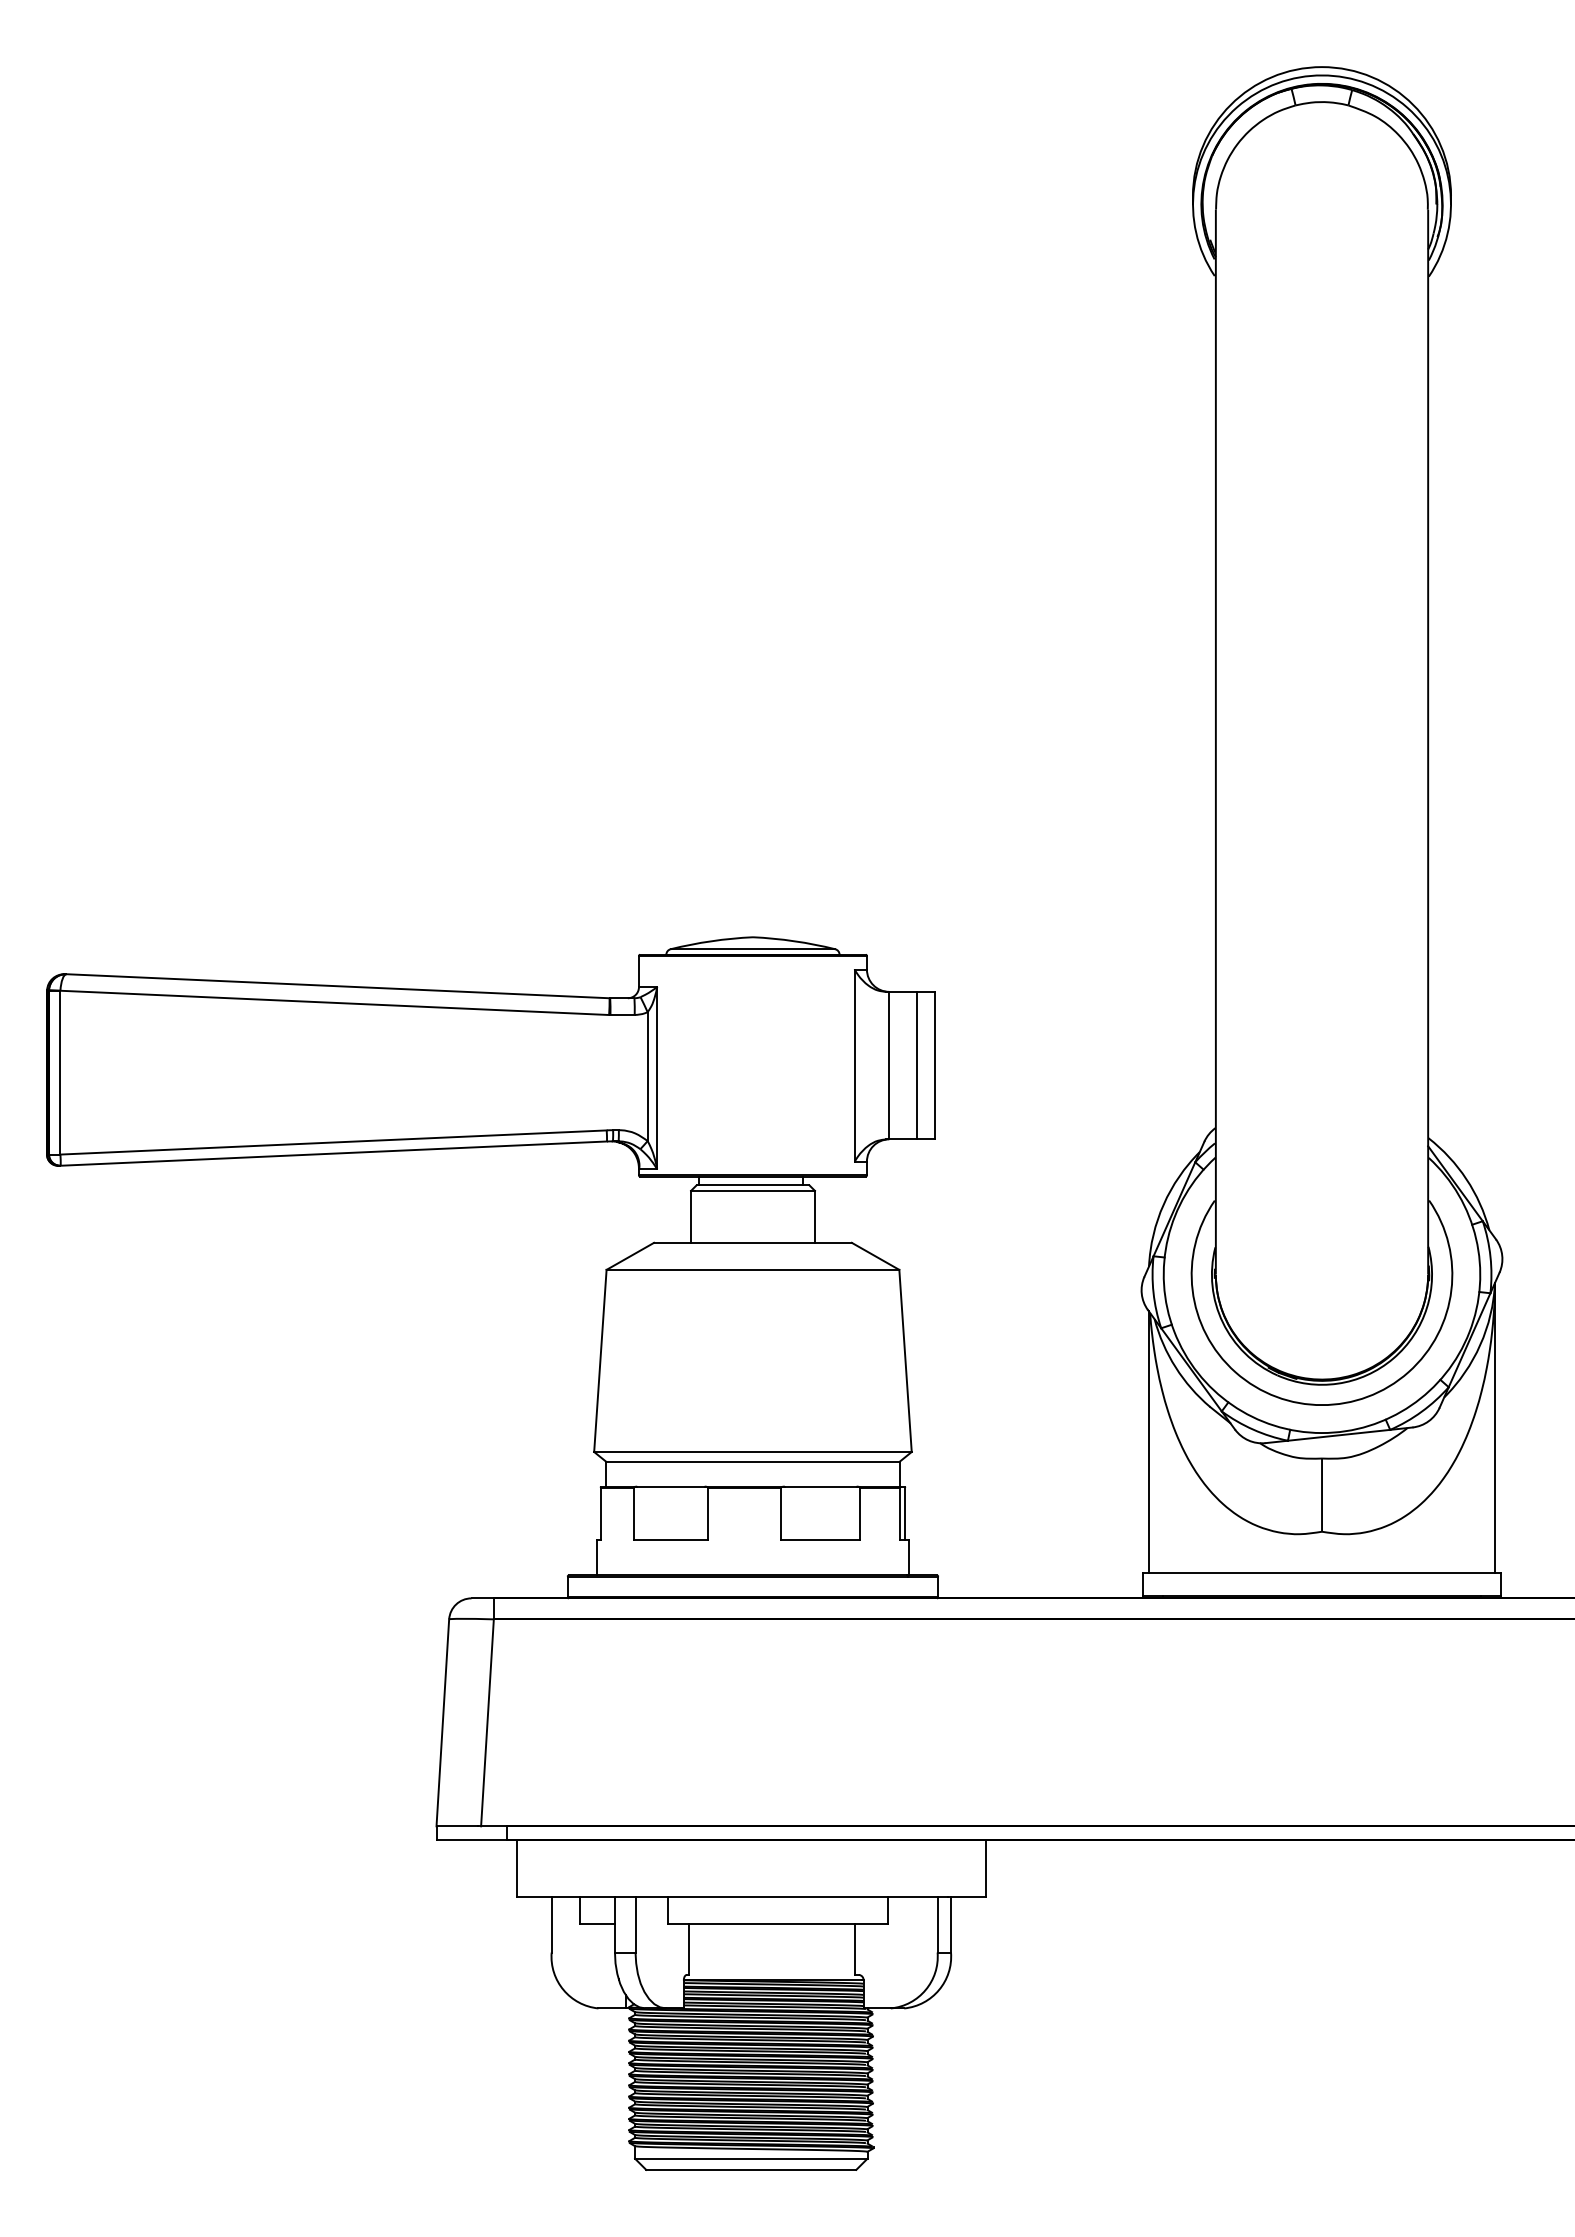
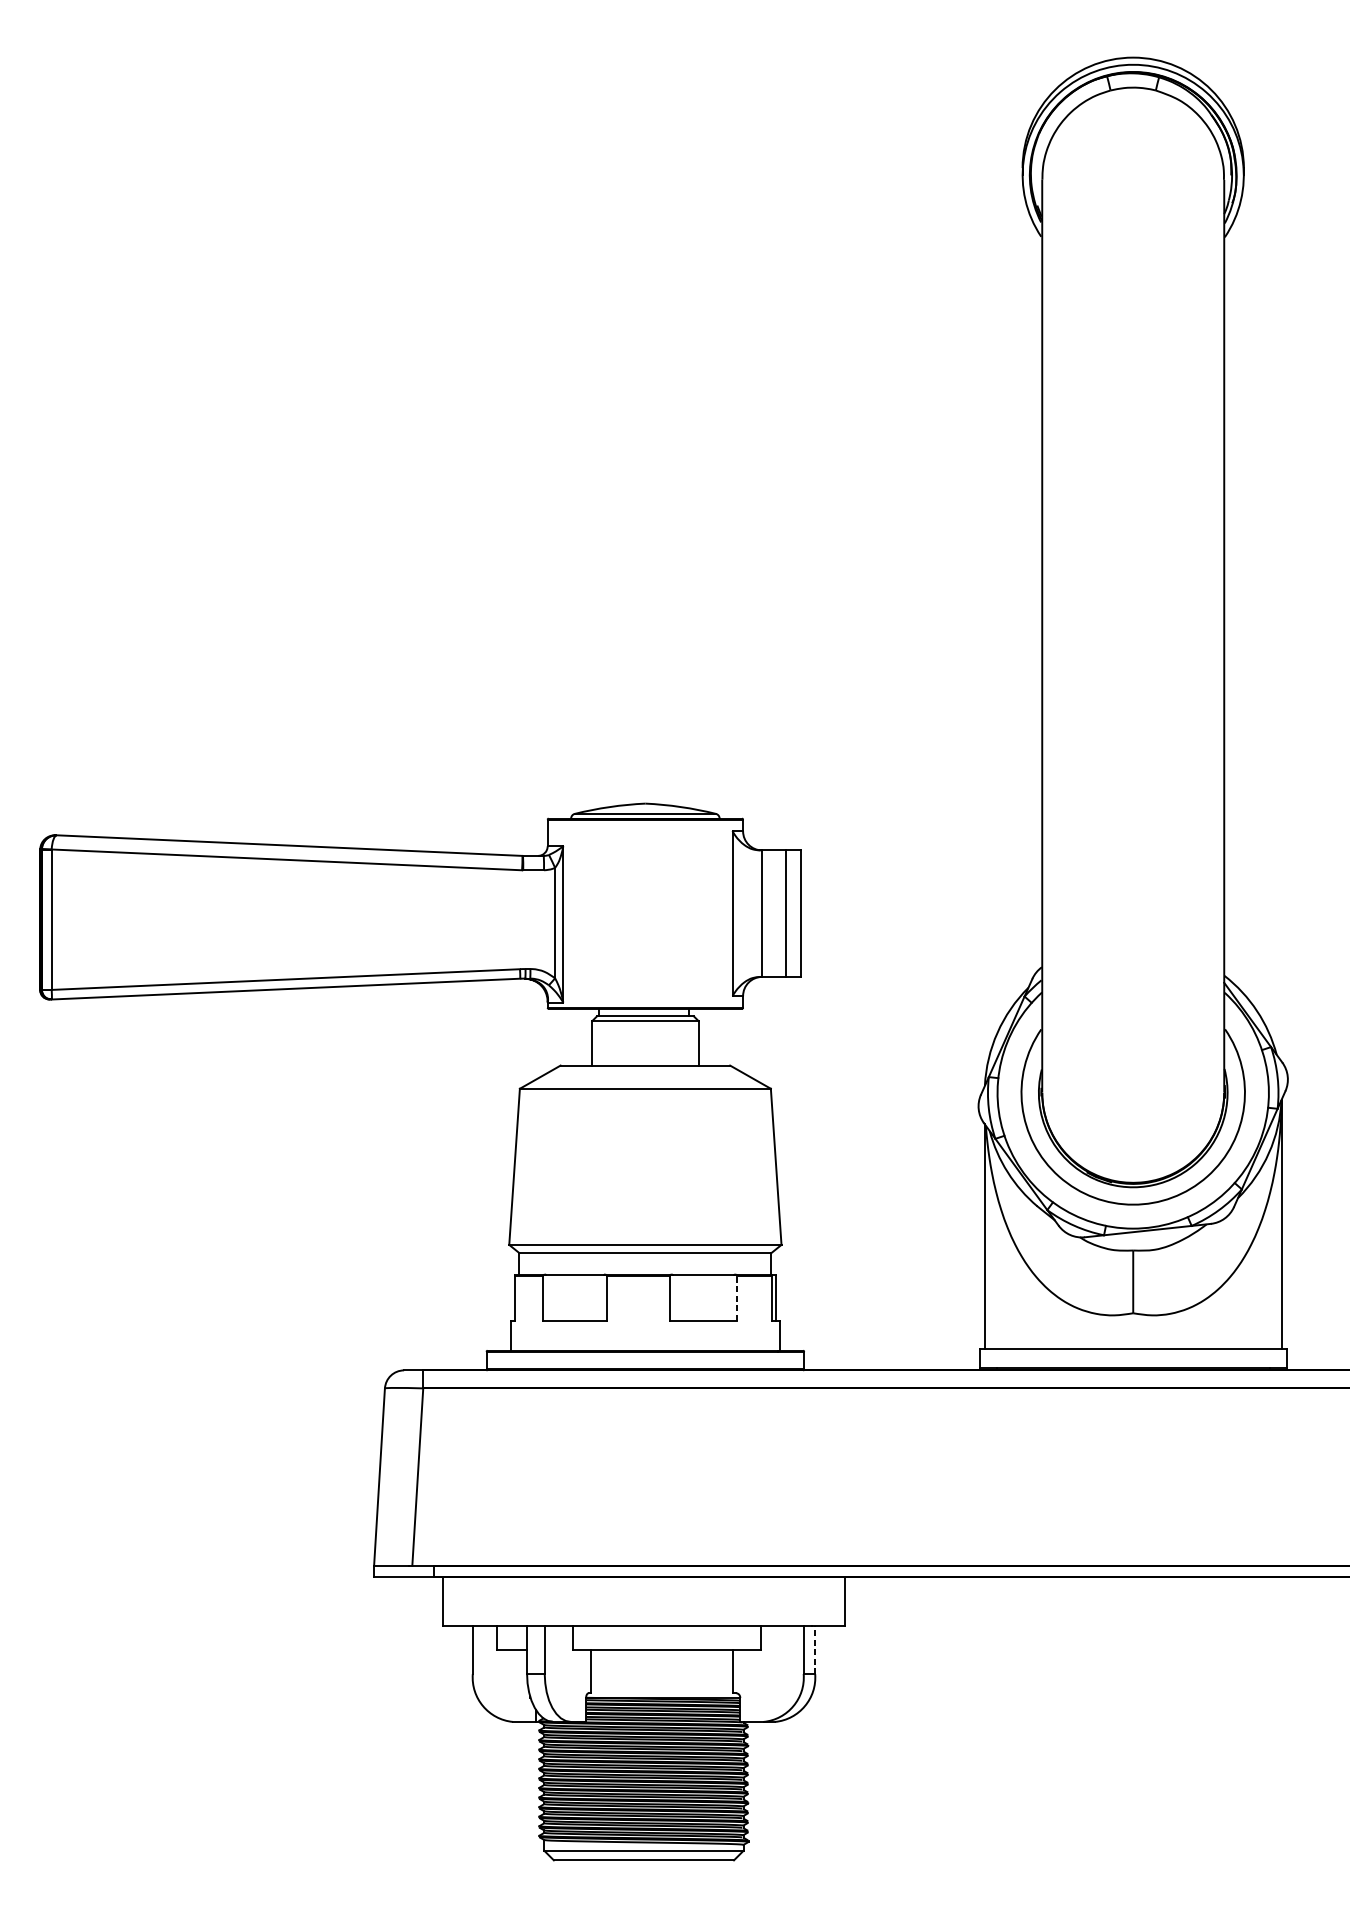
line: (860, 1513) -> (737, 1297), solid -> dashed
line: (950, 1924) -> (814, 1649), solid -> dashed

